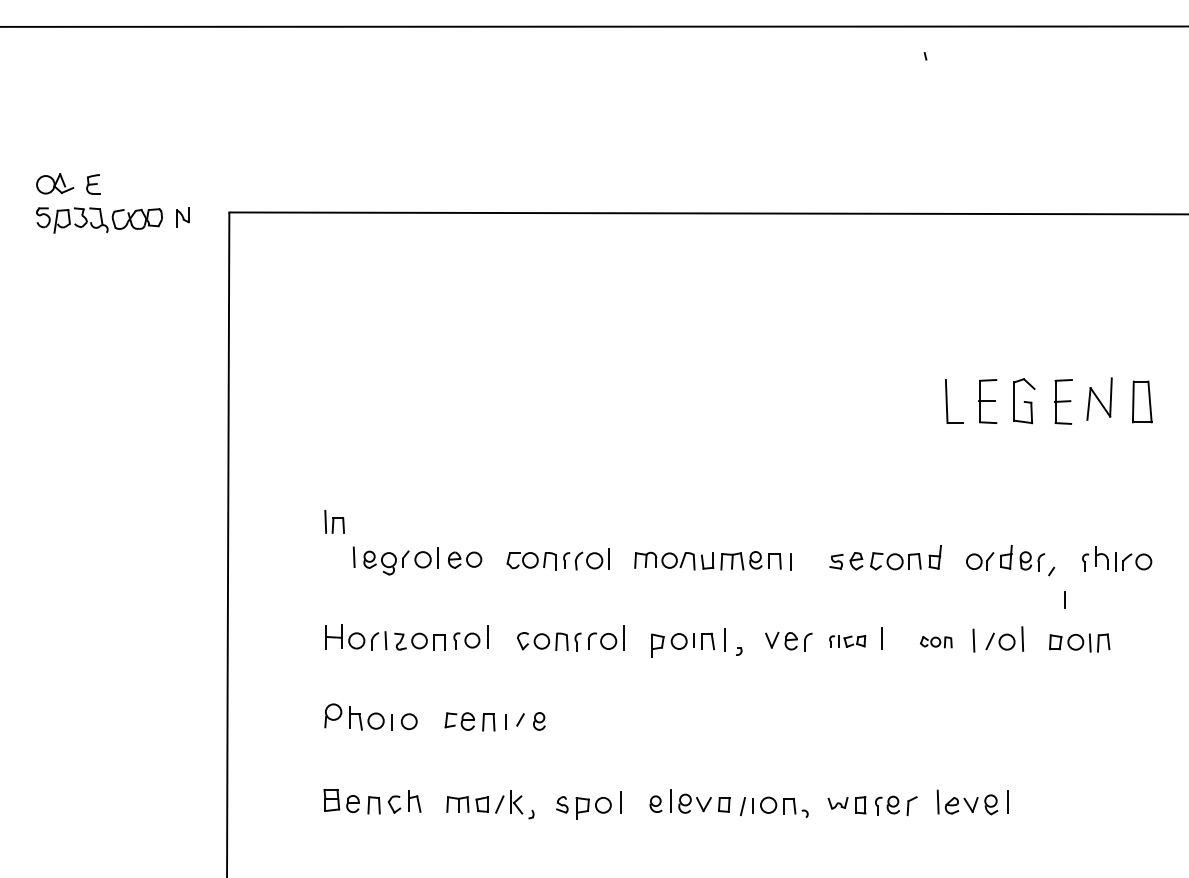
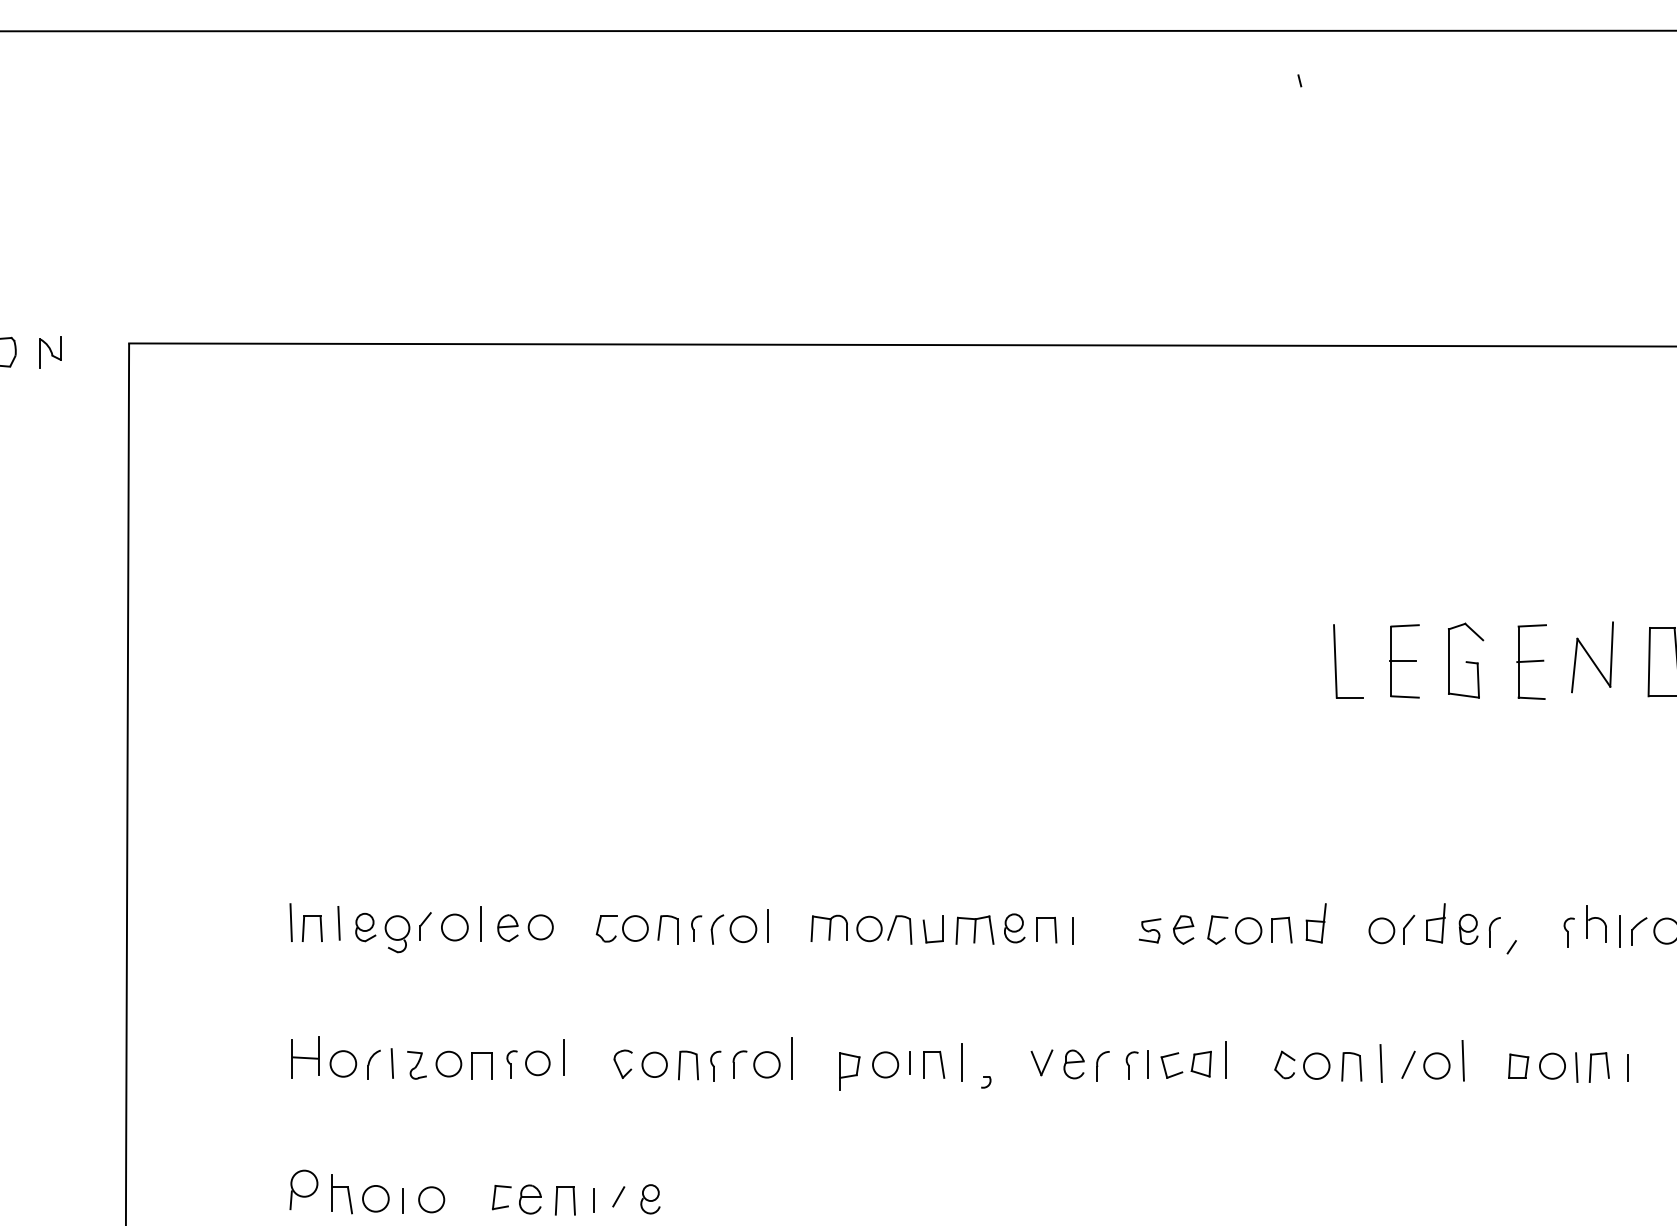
part: (334, 521) -> (305, 921), moved
line: (1064, 599) -> (1627, 1066), moved
part: (847, 641) -> (1168, 1064), size x1.43
part: (935, 641) -> (1316, 1064), size x1.67

